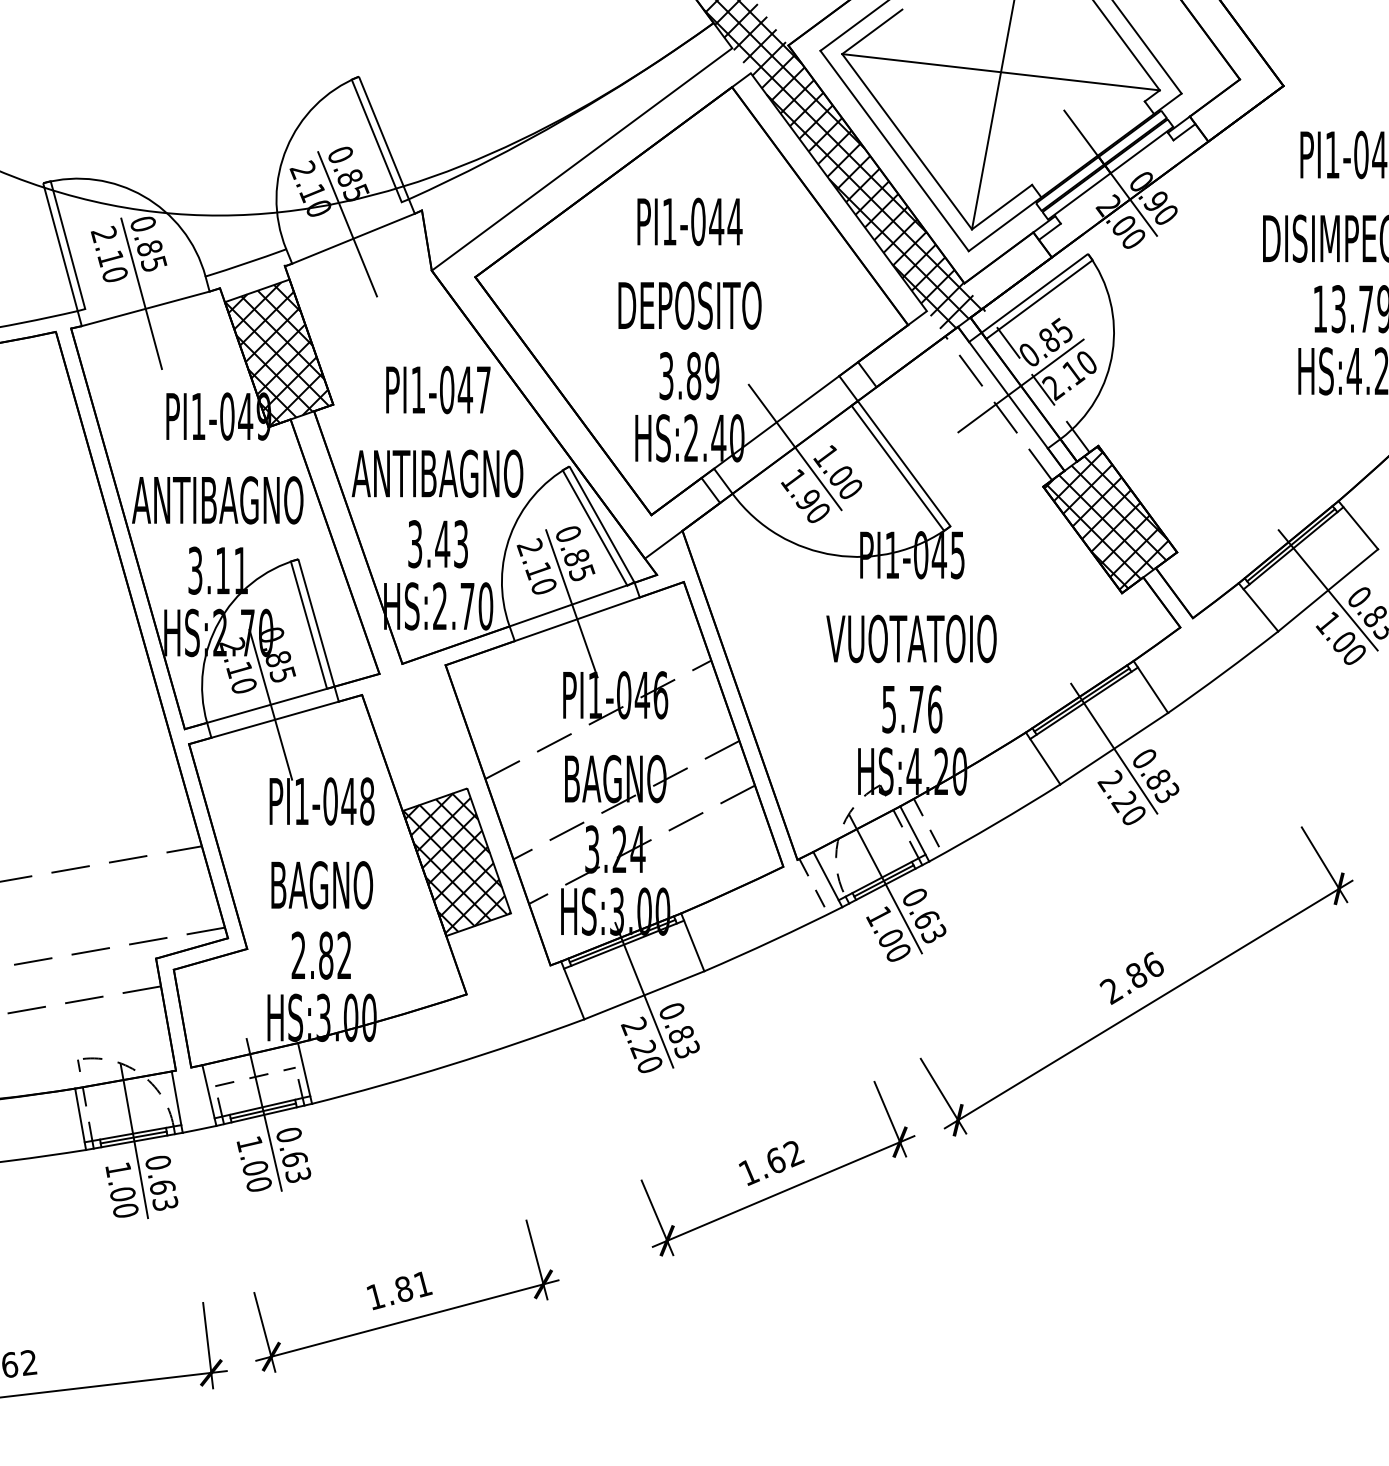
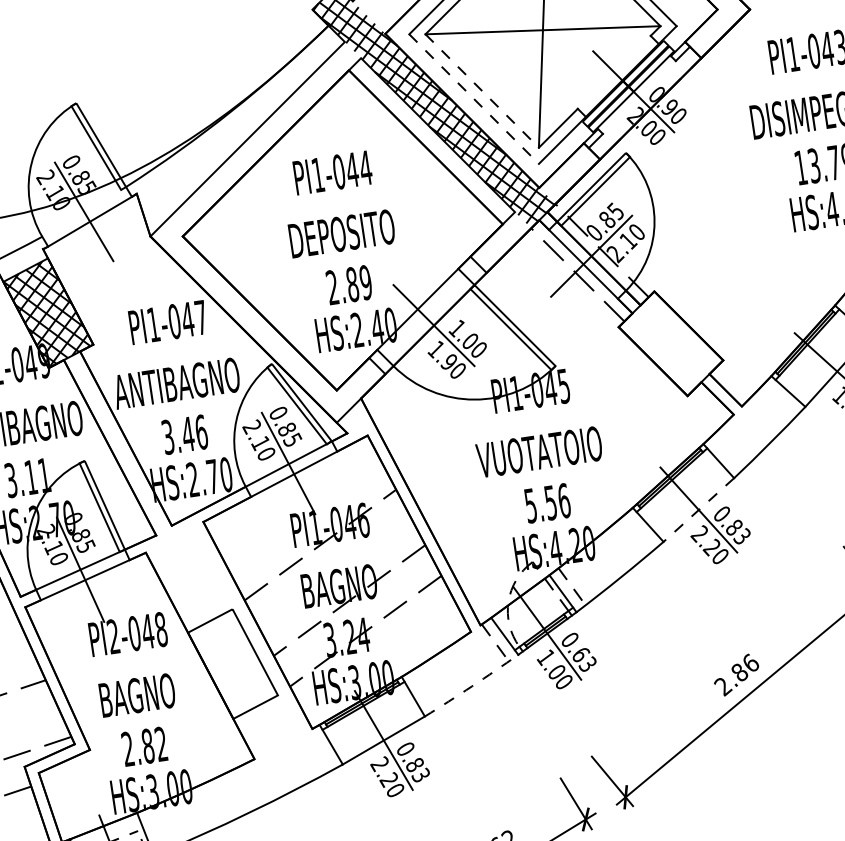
line: (907, 142) -> (482, 91), solid -> dashed
line: (894, 151) -> (474, 99), solid -> dashed
text: (666, 376) -> (332, 287), 3.89 -> 2.89
hatch: (1106, 517) -> (668, 342), removed
text: (461, 544) -> (201, 432), 3.43 -> 3.46
text: (916, 709) -> (550, 502), 5.76 -> 5.56
line: (1114, 748) -> (699, 509), solid -> dashed
text: (301, 800) -> (113, 636), PI1-048 -> PI2-048
hatch: (456, 863) -> (232, 665), removed
arc: (773, 940) -> (471, 686), solid -> dashed

